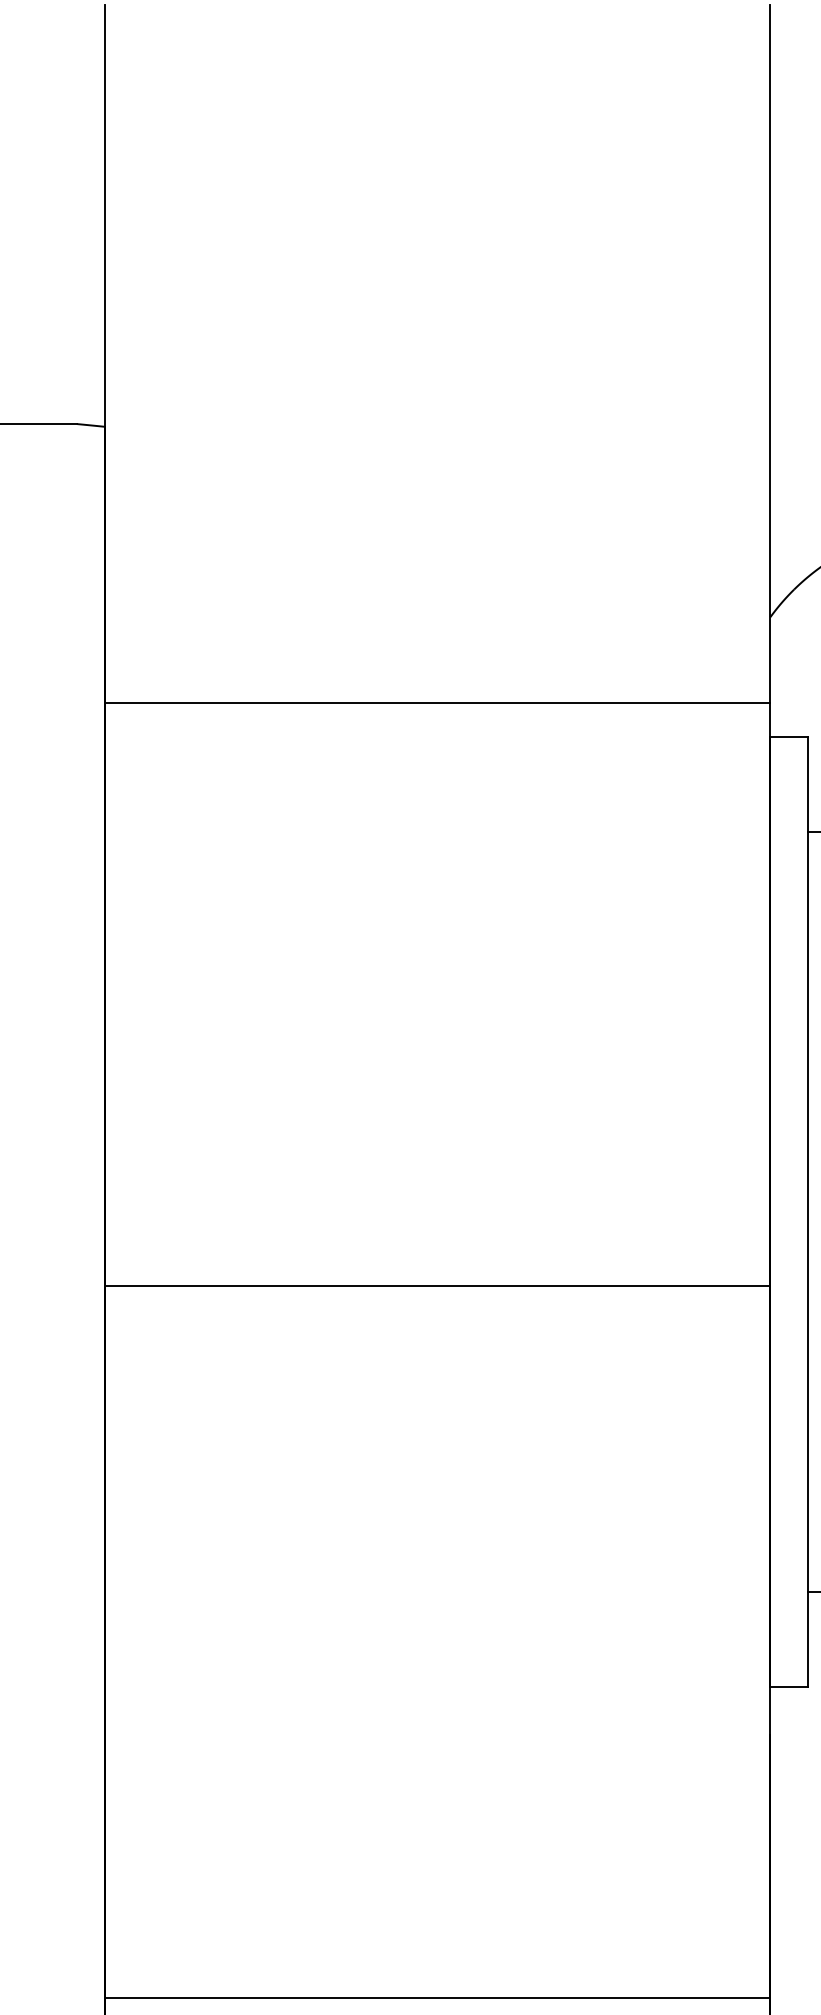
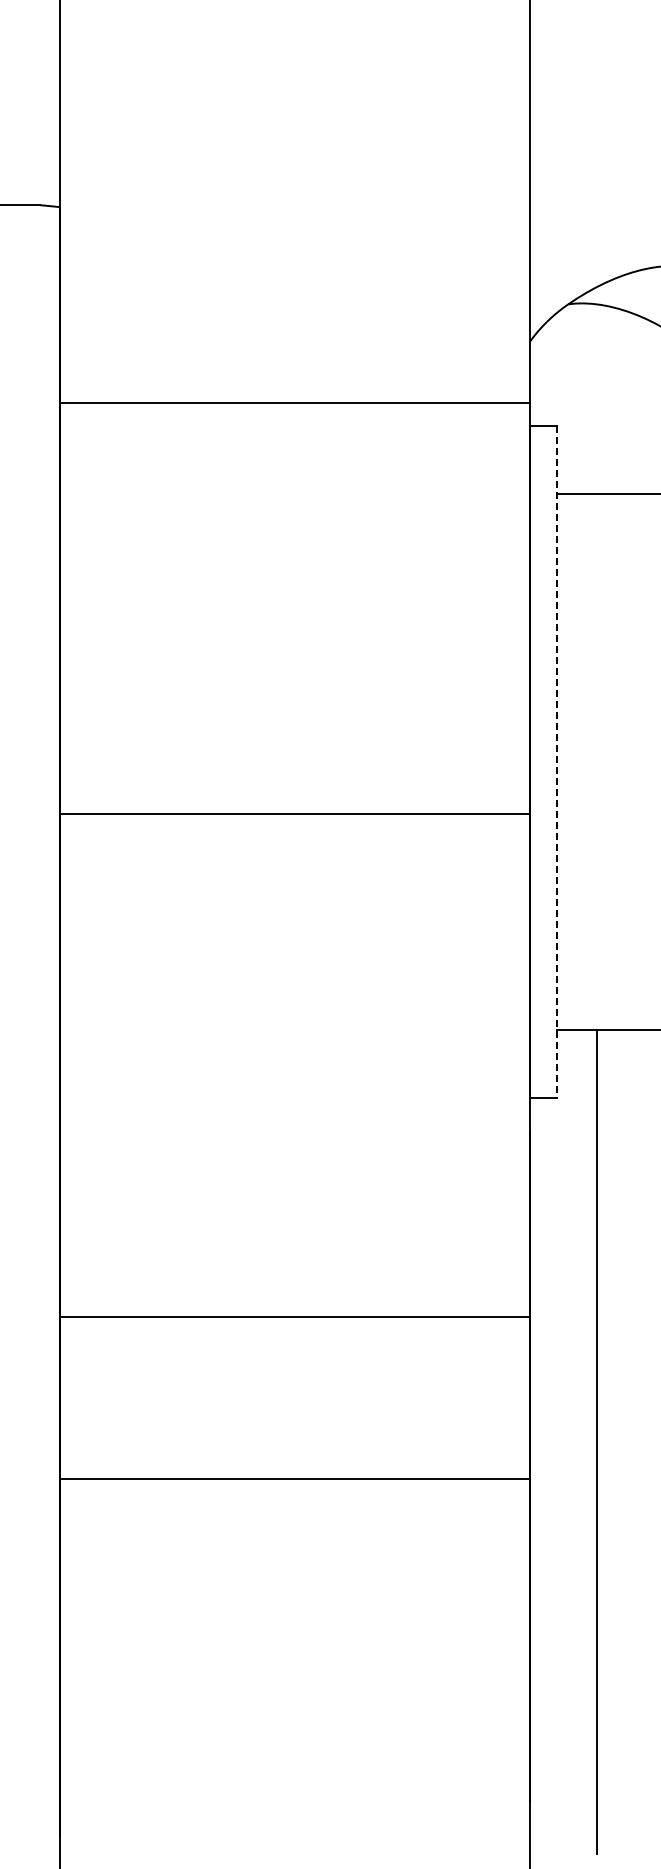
line: (807, 1213) -> (556, 762), solid -> dashed

